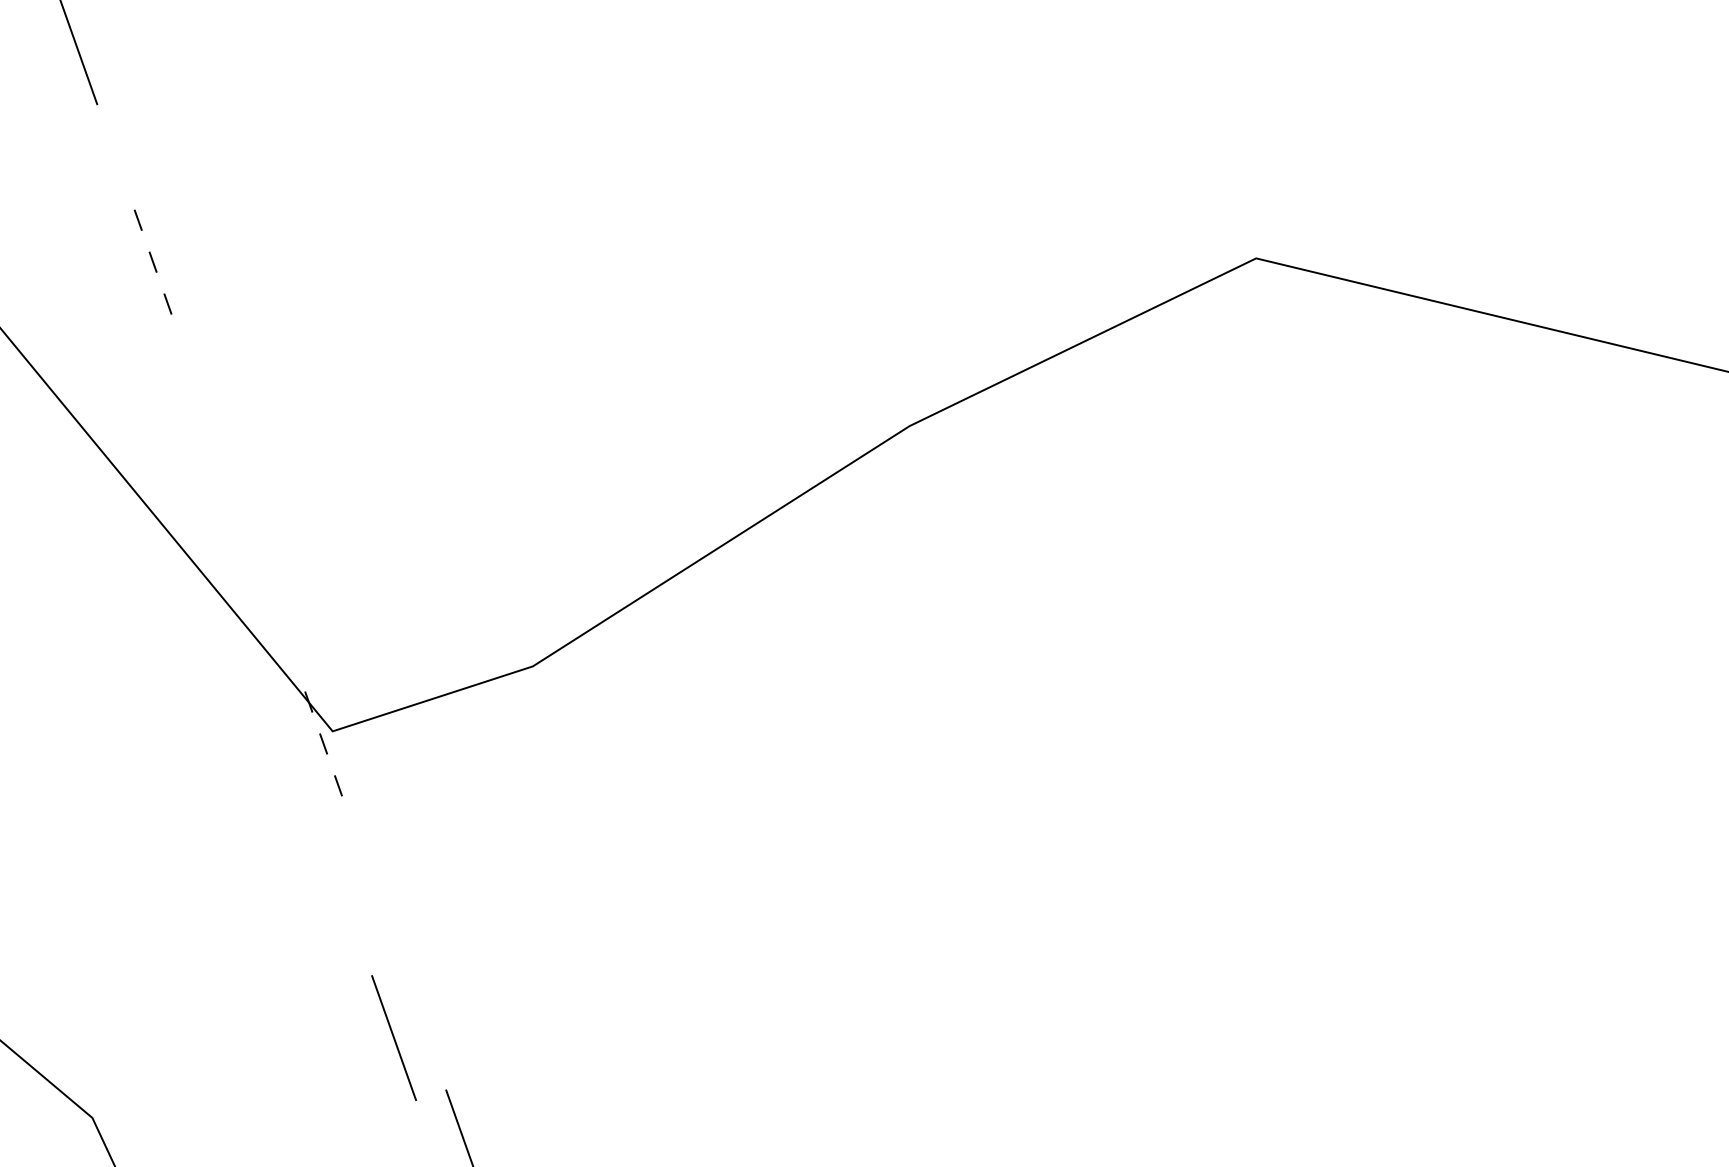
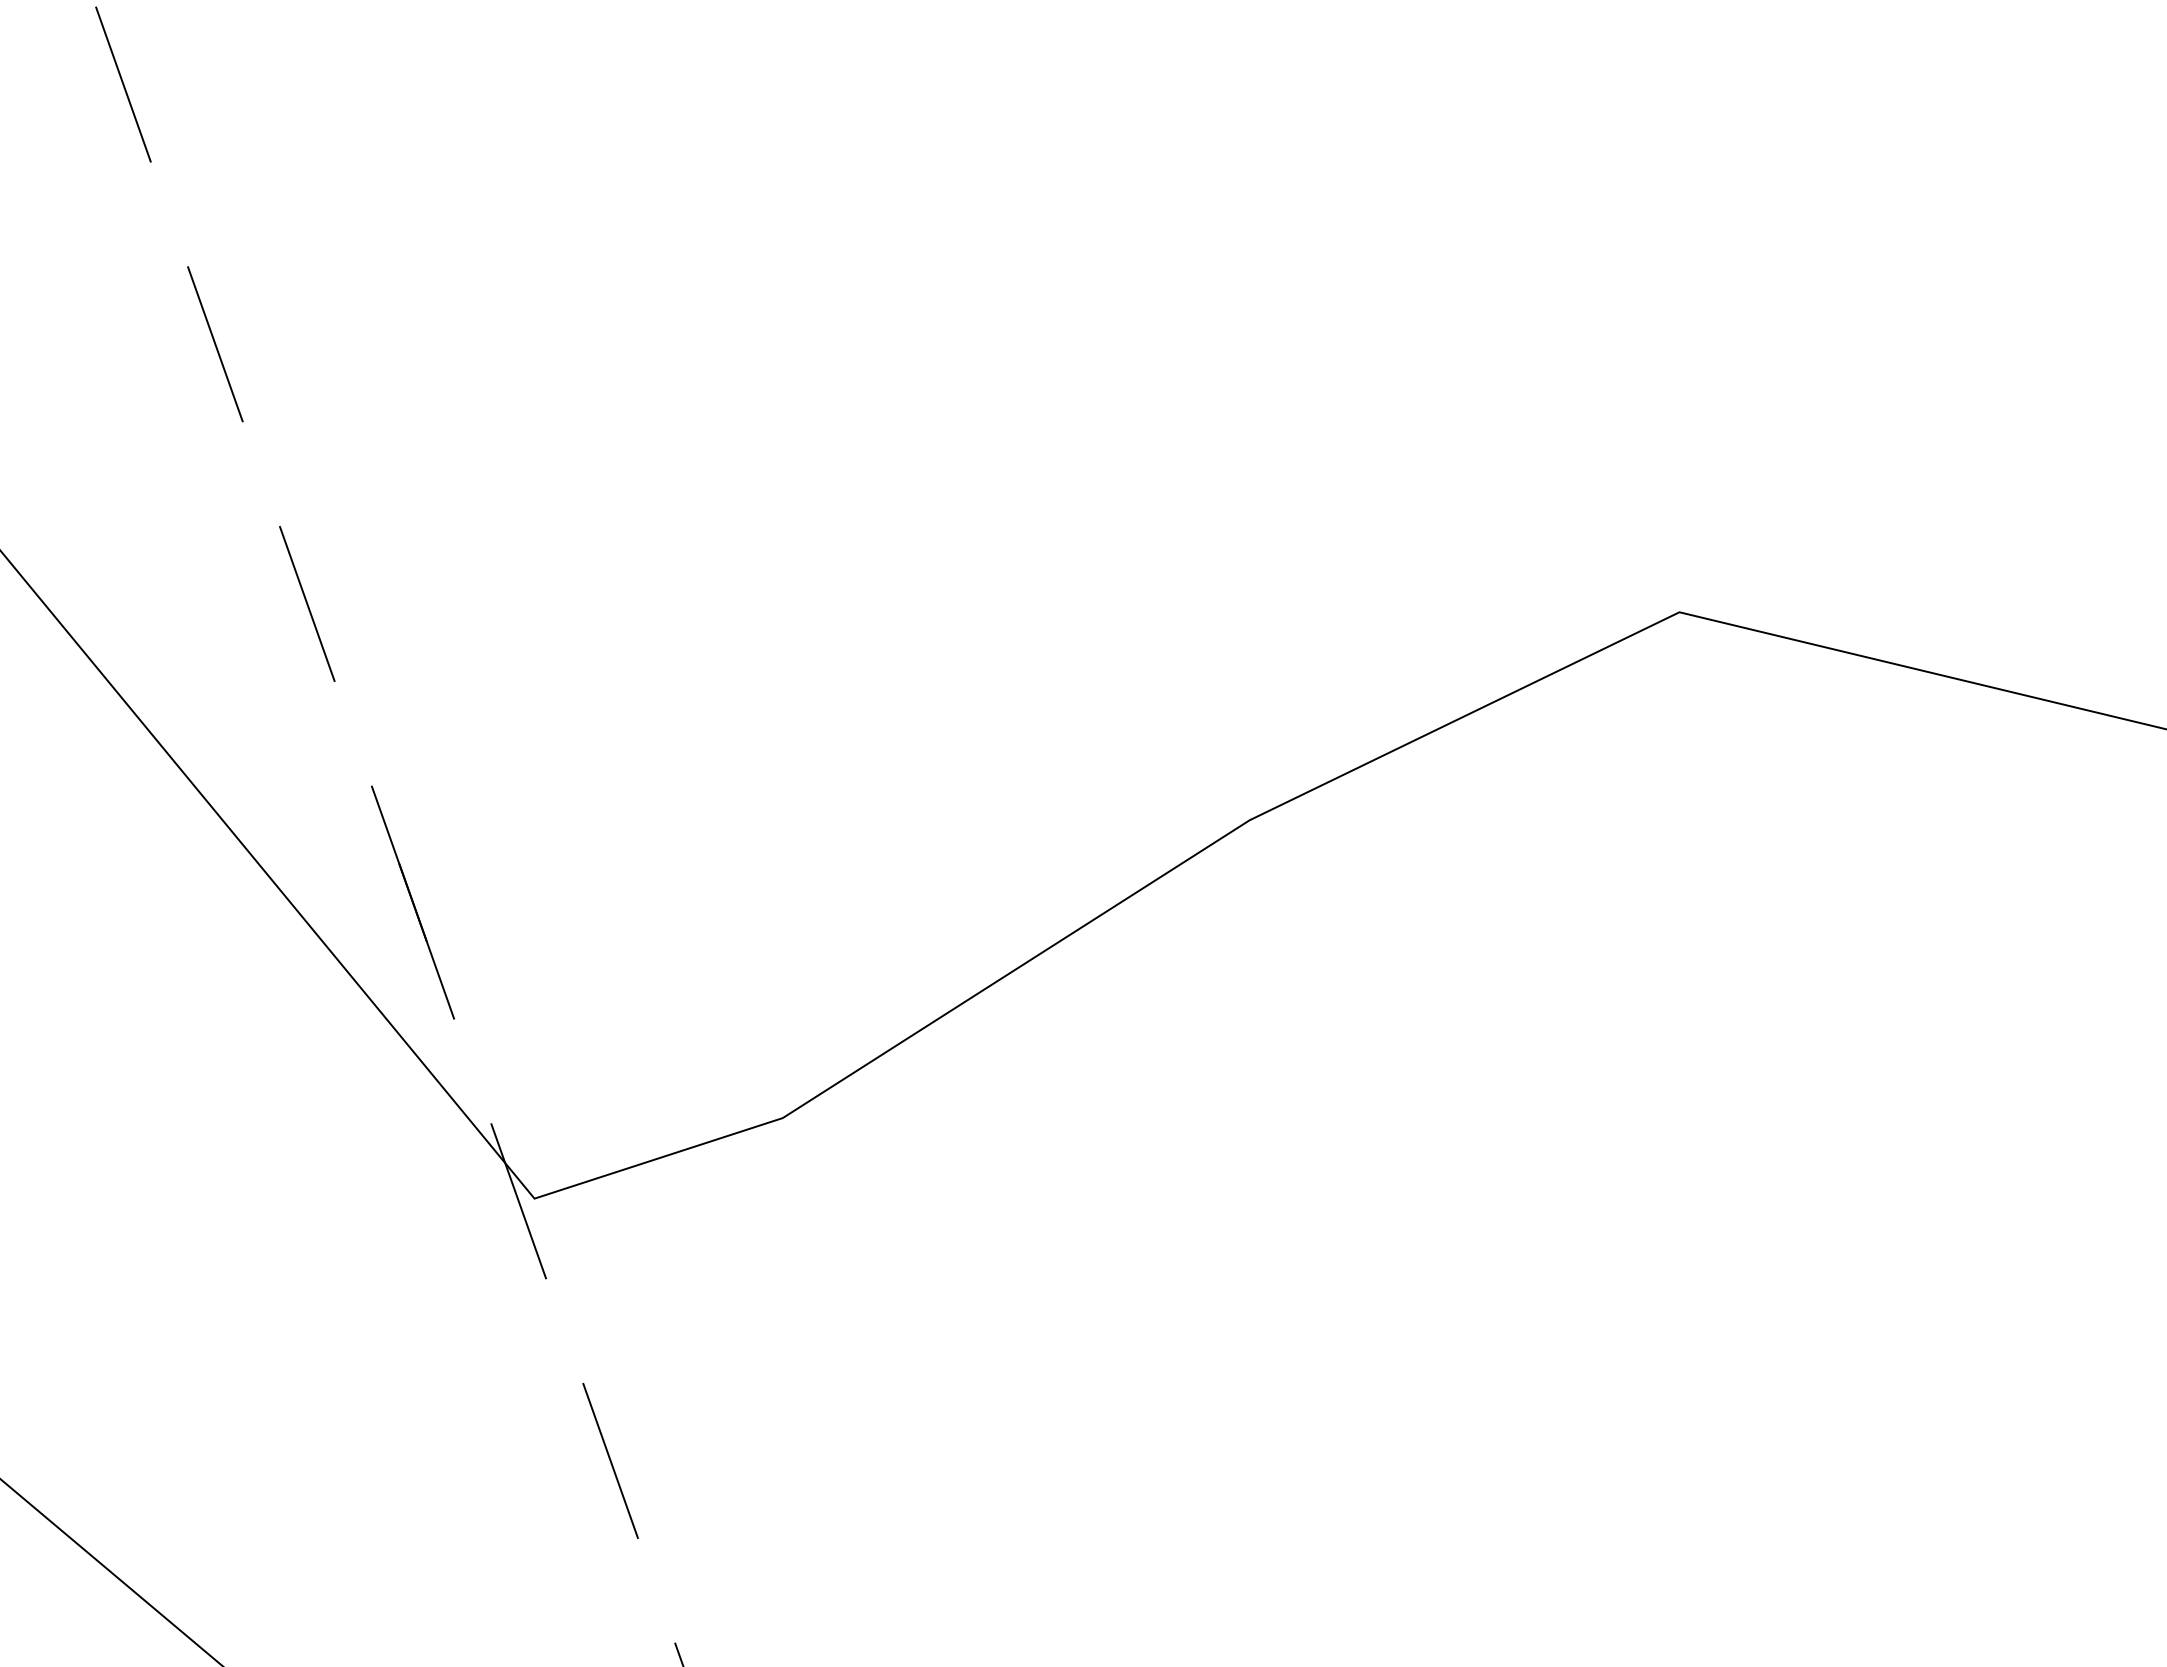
line: (149, 251) -> (307, 603), dashed -> solid
line: (234, 492) -> (412, 902), added
line: (319, 733) -> (518, 1201), dashed -> solid
line: (393, 1037) -> (610, 1460), moved

